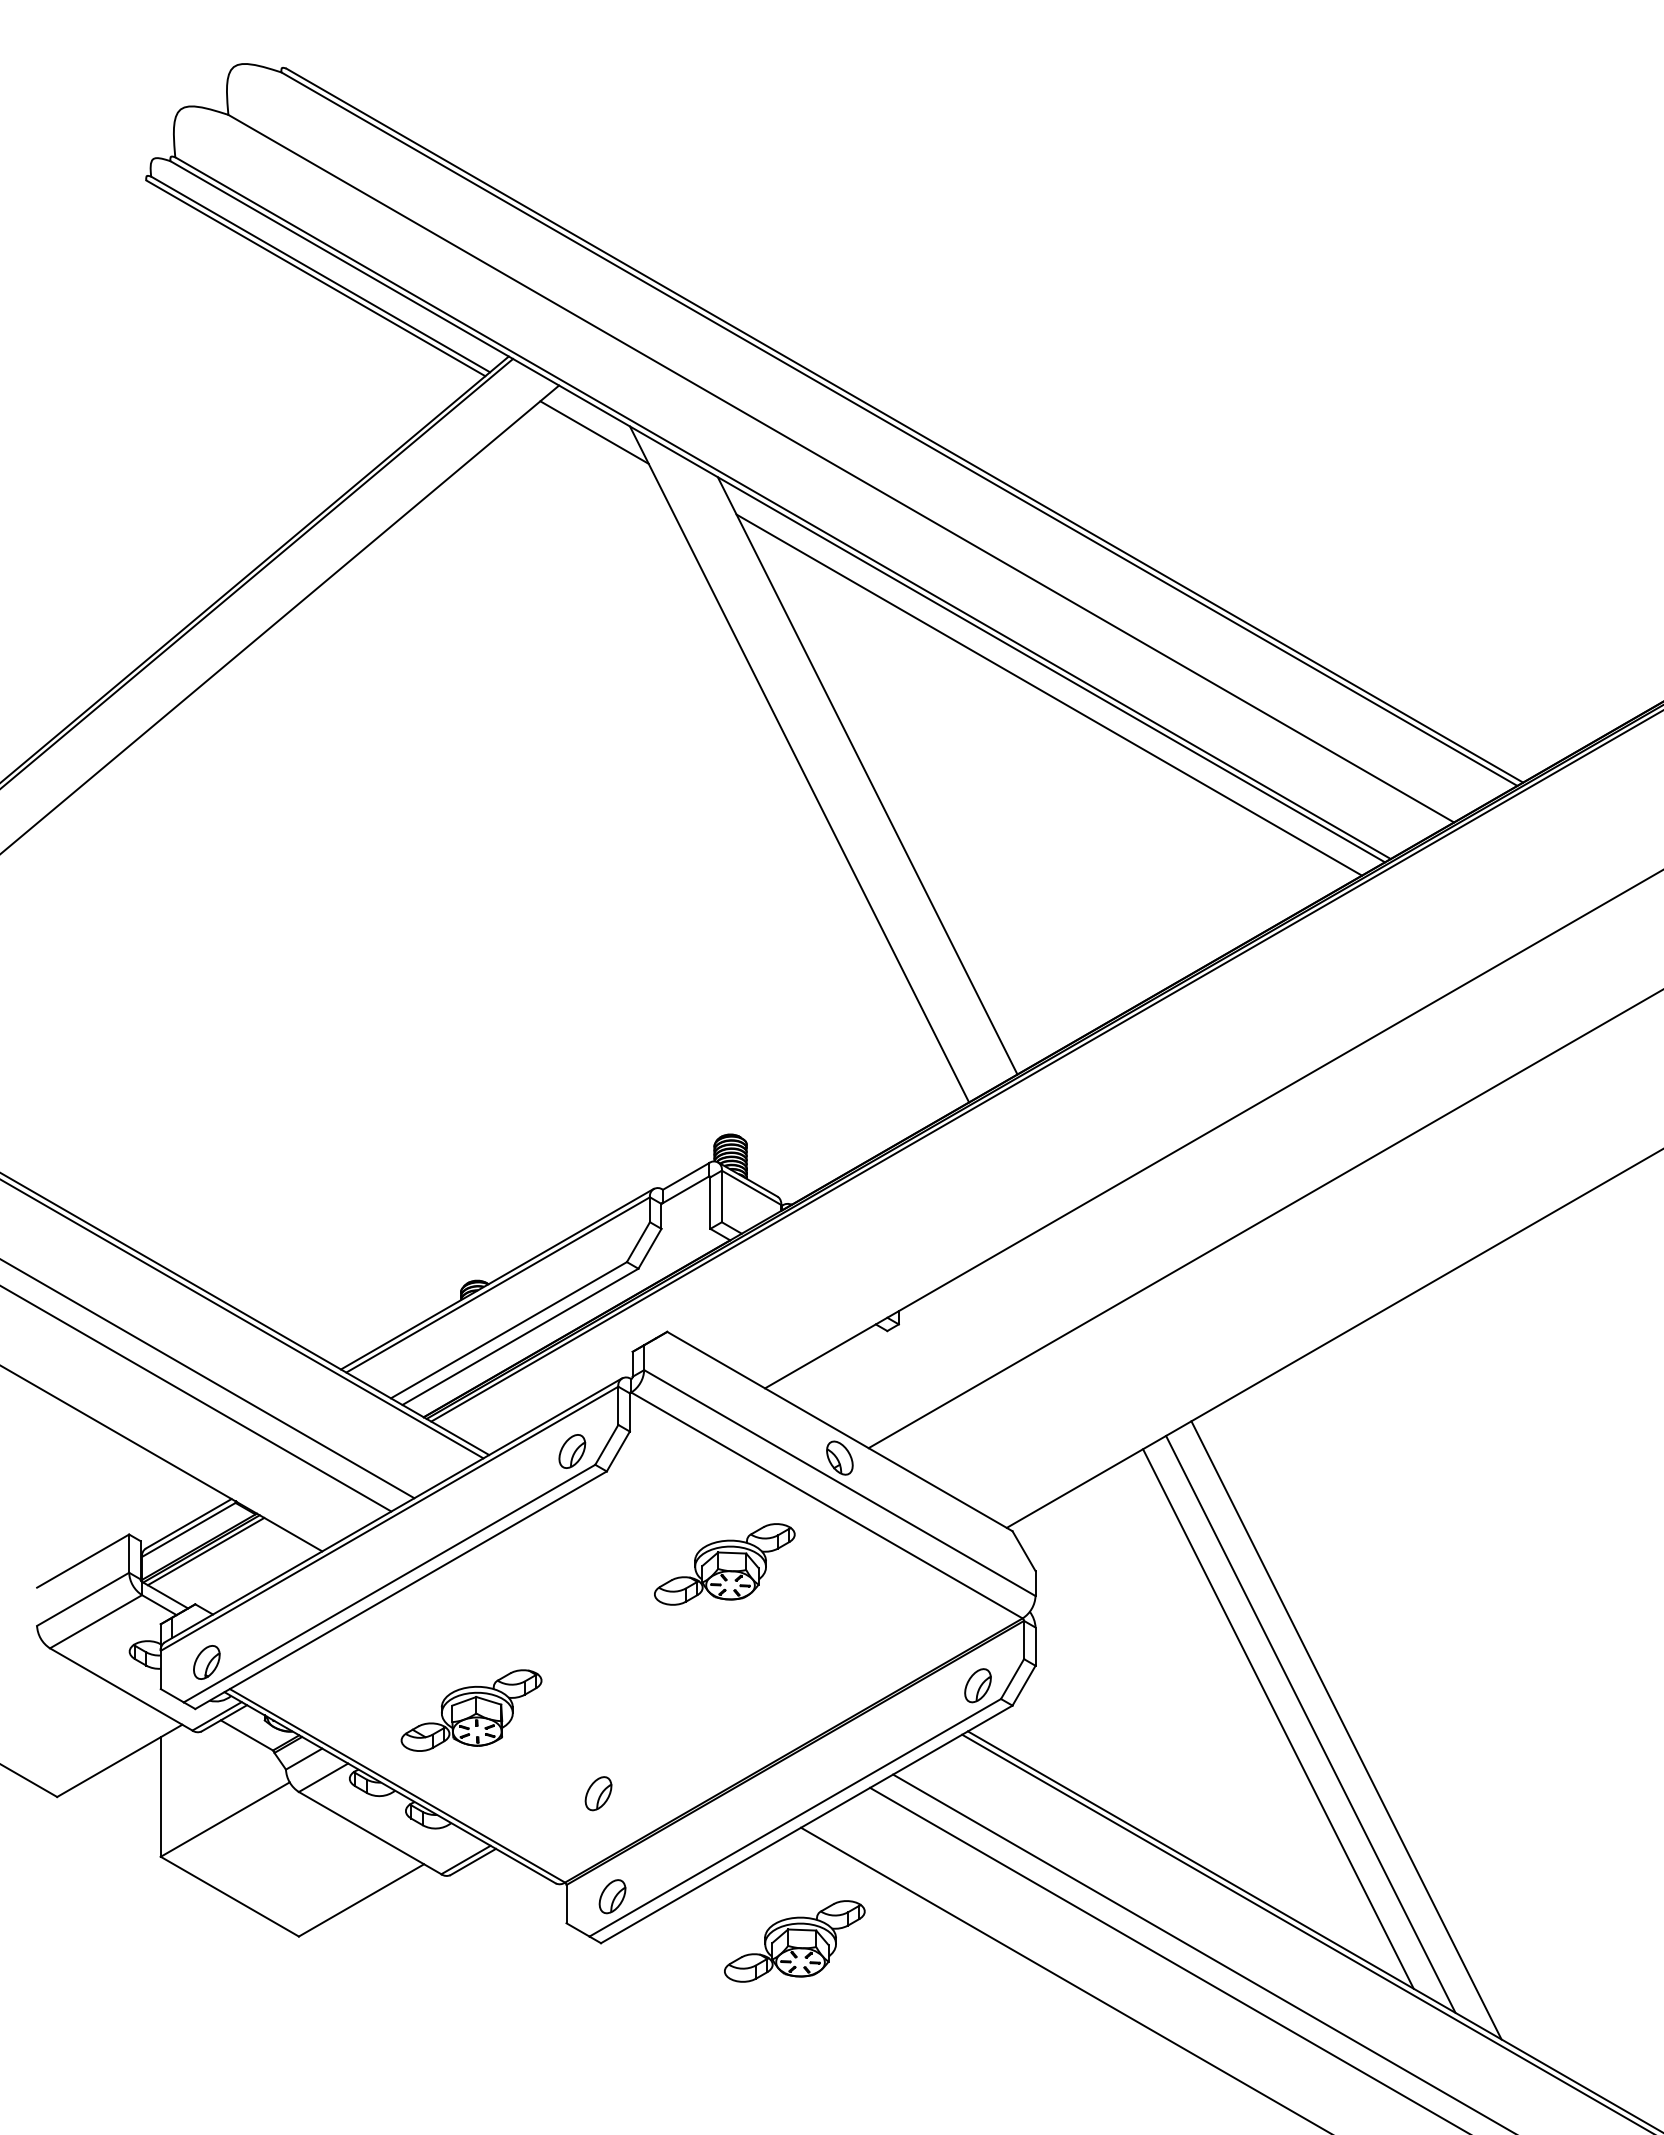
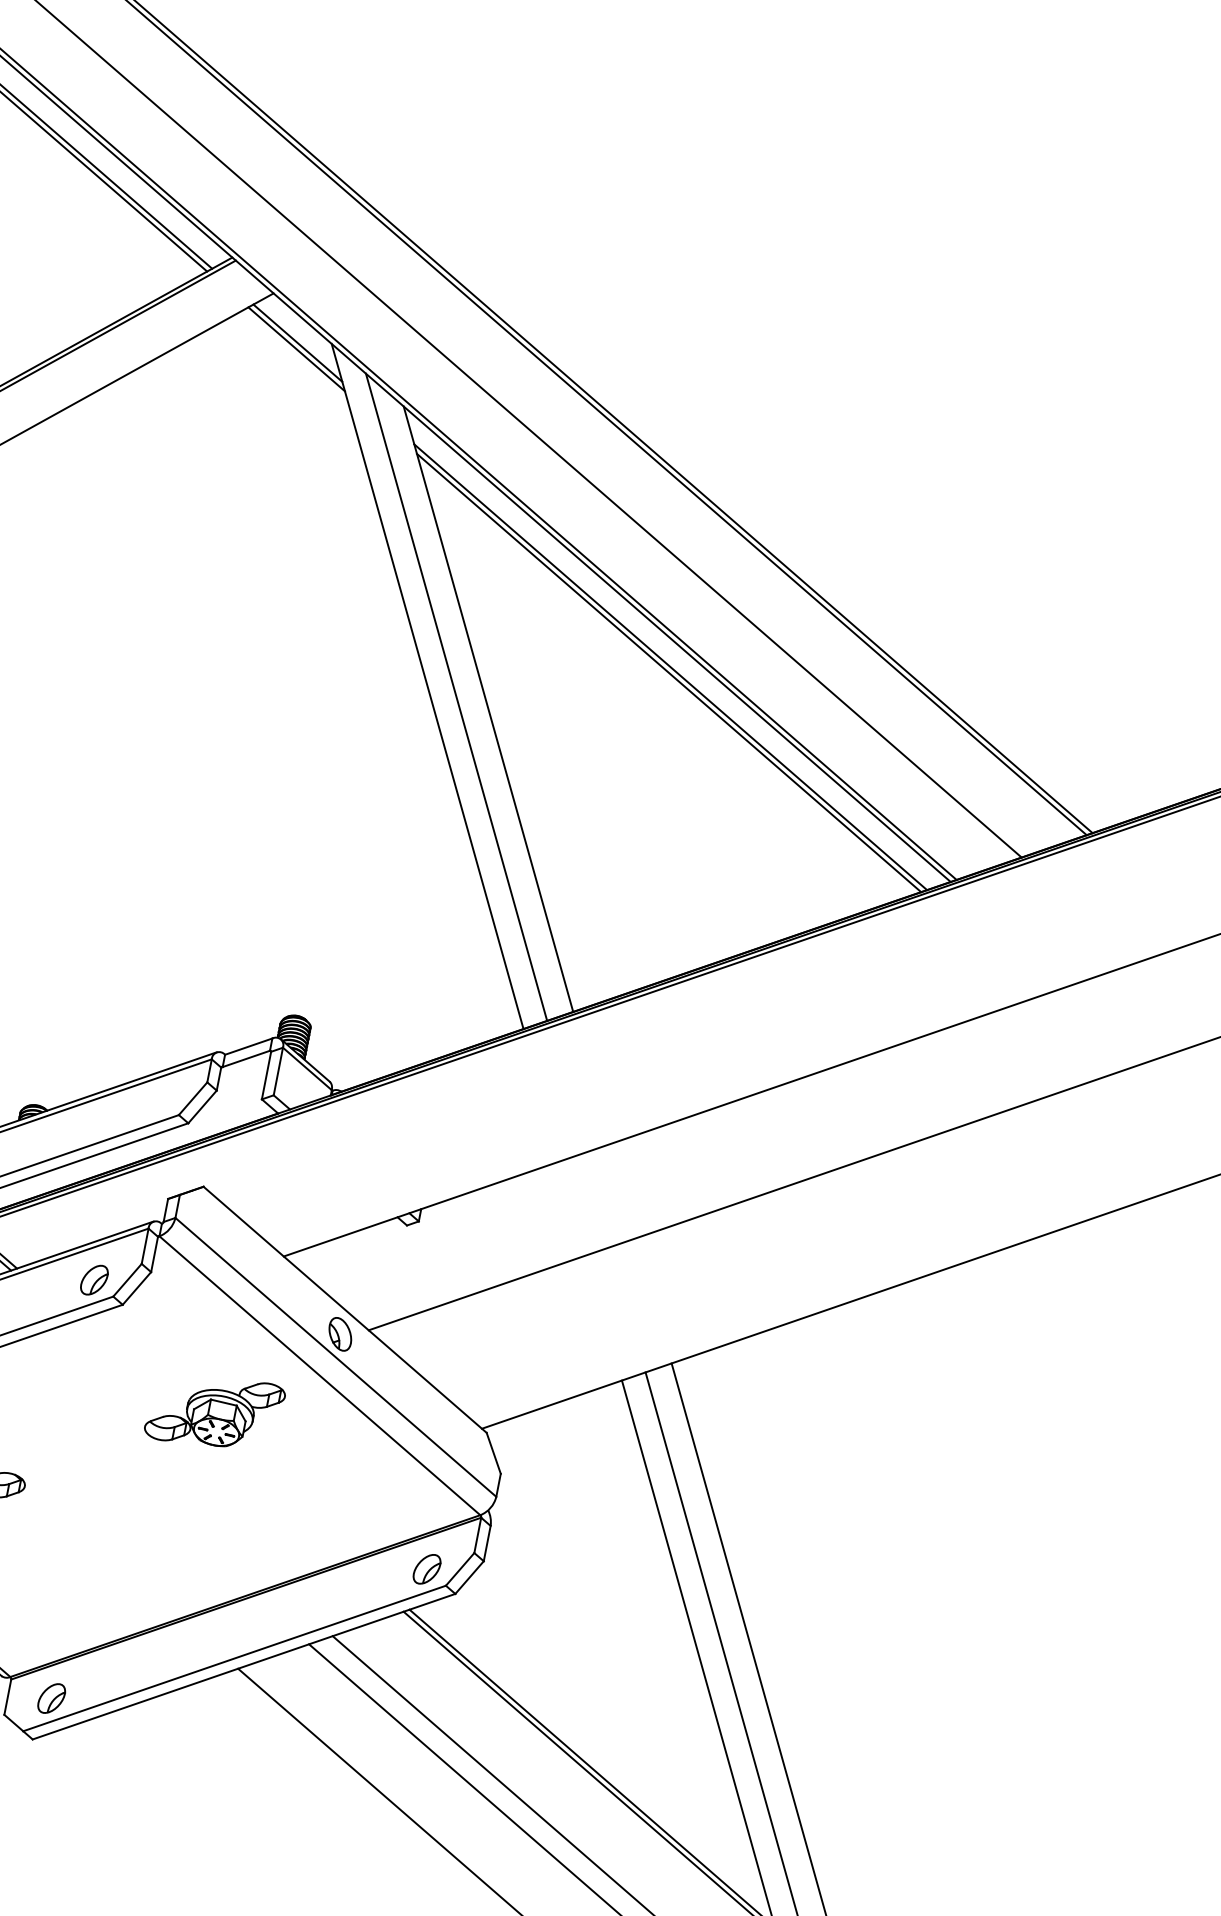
line: (594, 439) -> (296, 349), added
line: (1048, 700) -> (669, 672), added
line: (831, 769) -> (456, 696), added
part: (598, 1793) -> (57, 1600), removed
part: (794, 1941) -> (211, 1772), removed

